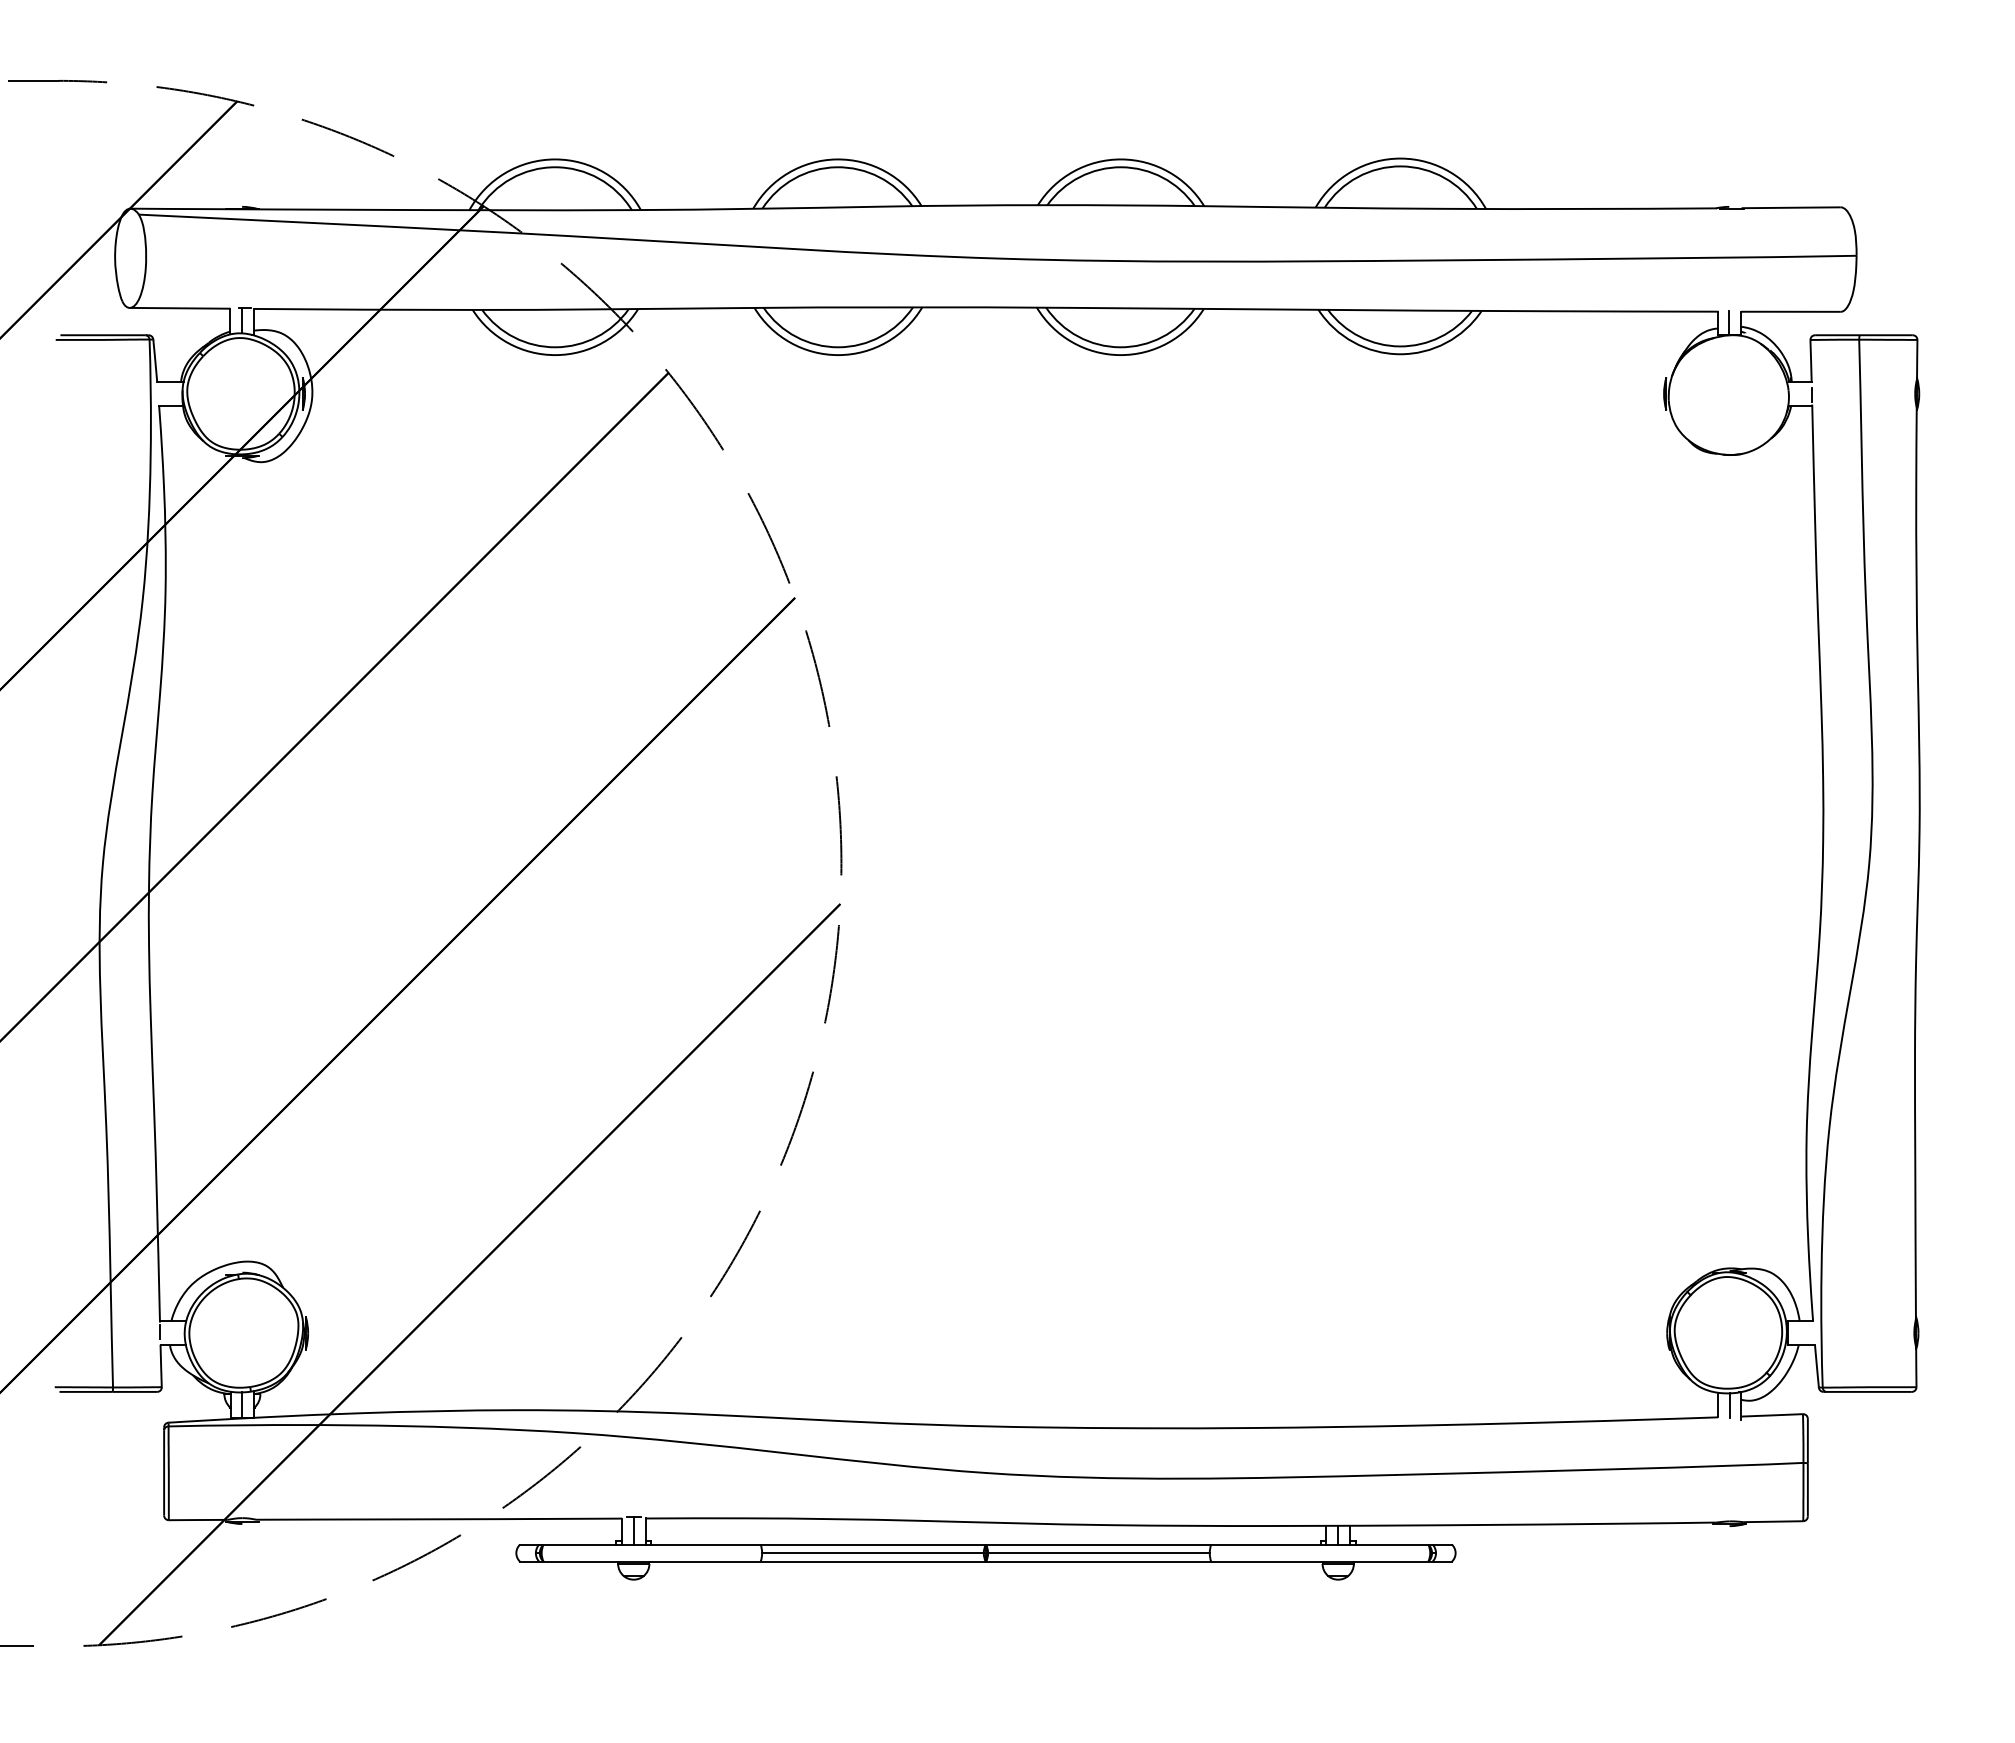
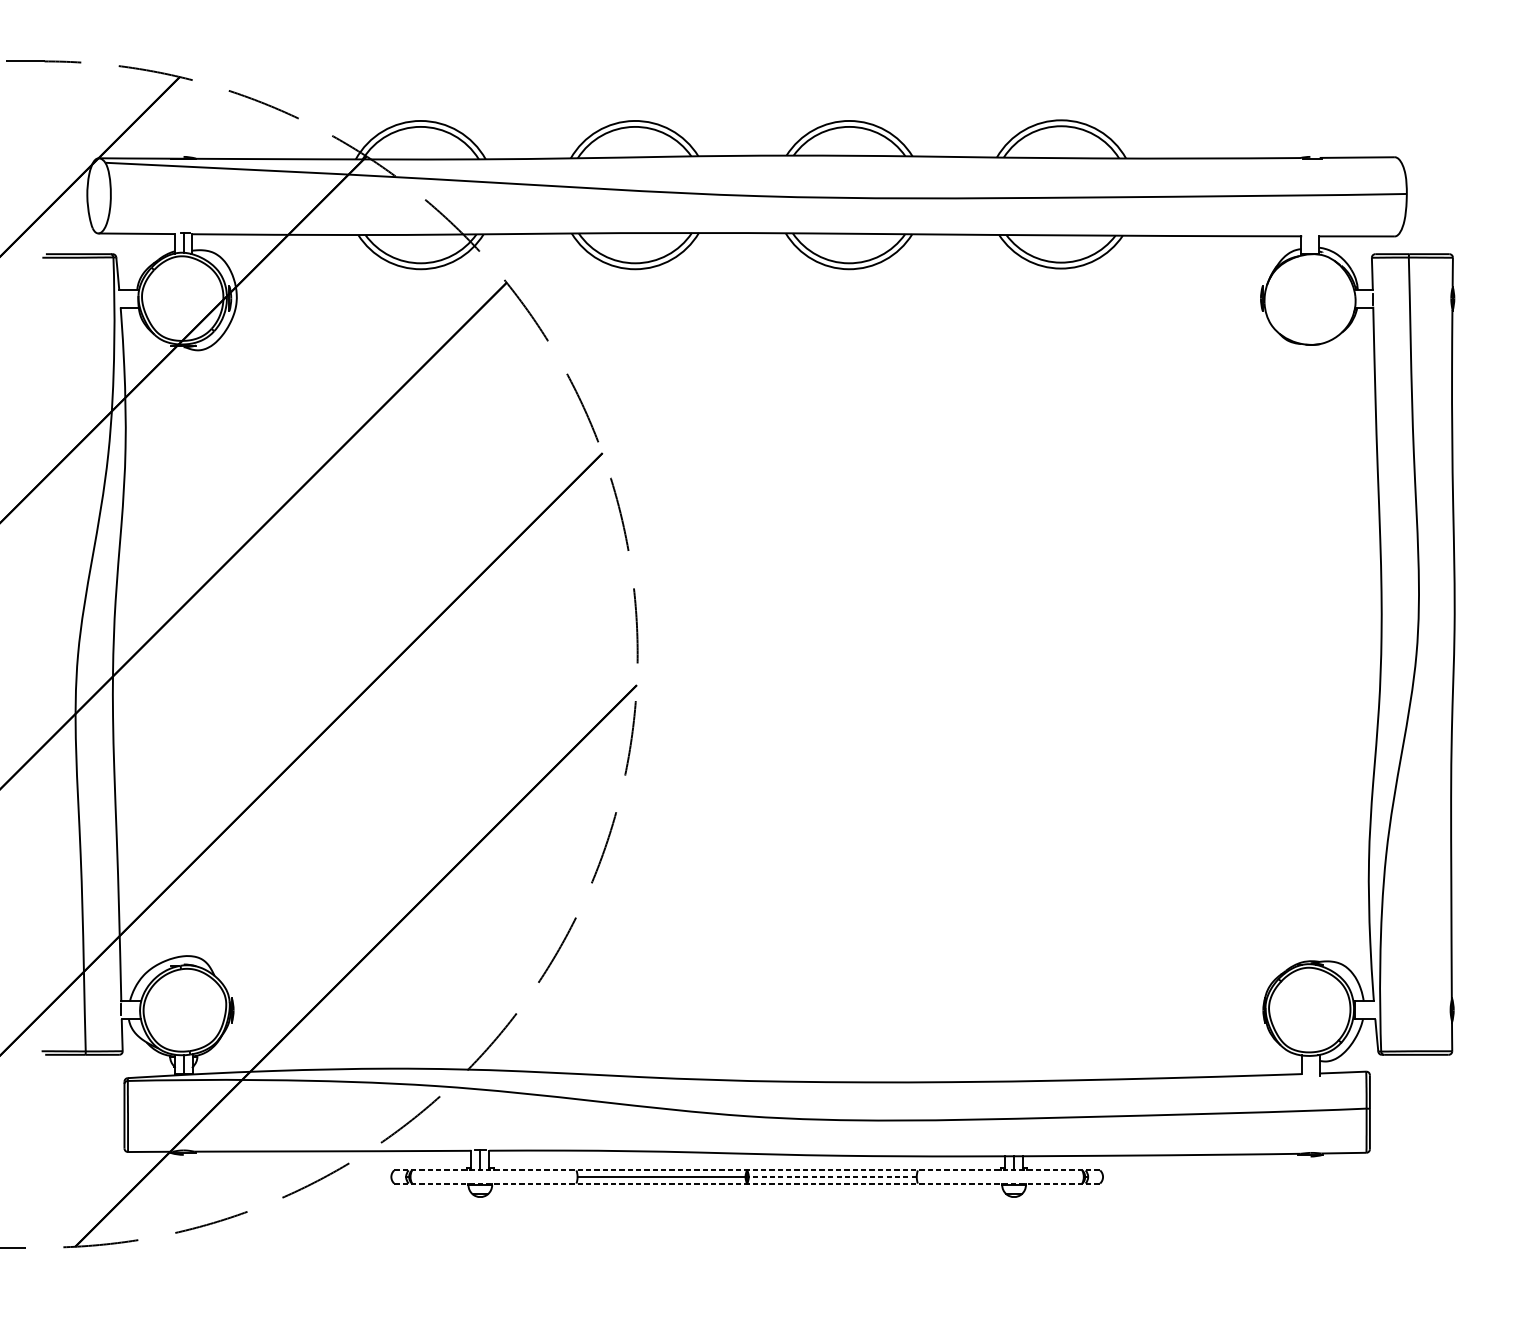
line: (1729, 322) -> (1310, 244), removed
line: (1729, 1405) -> (1310, 1065), removed
line: (985, 1544) -> (746, 1170), solid -> dashed
line: (1098, 1553) -> (832, 1177), solid -> dashed
line: (985, 1561) -> (746, 1183), solid -> dashed

